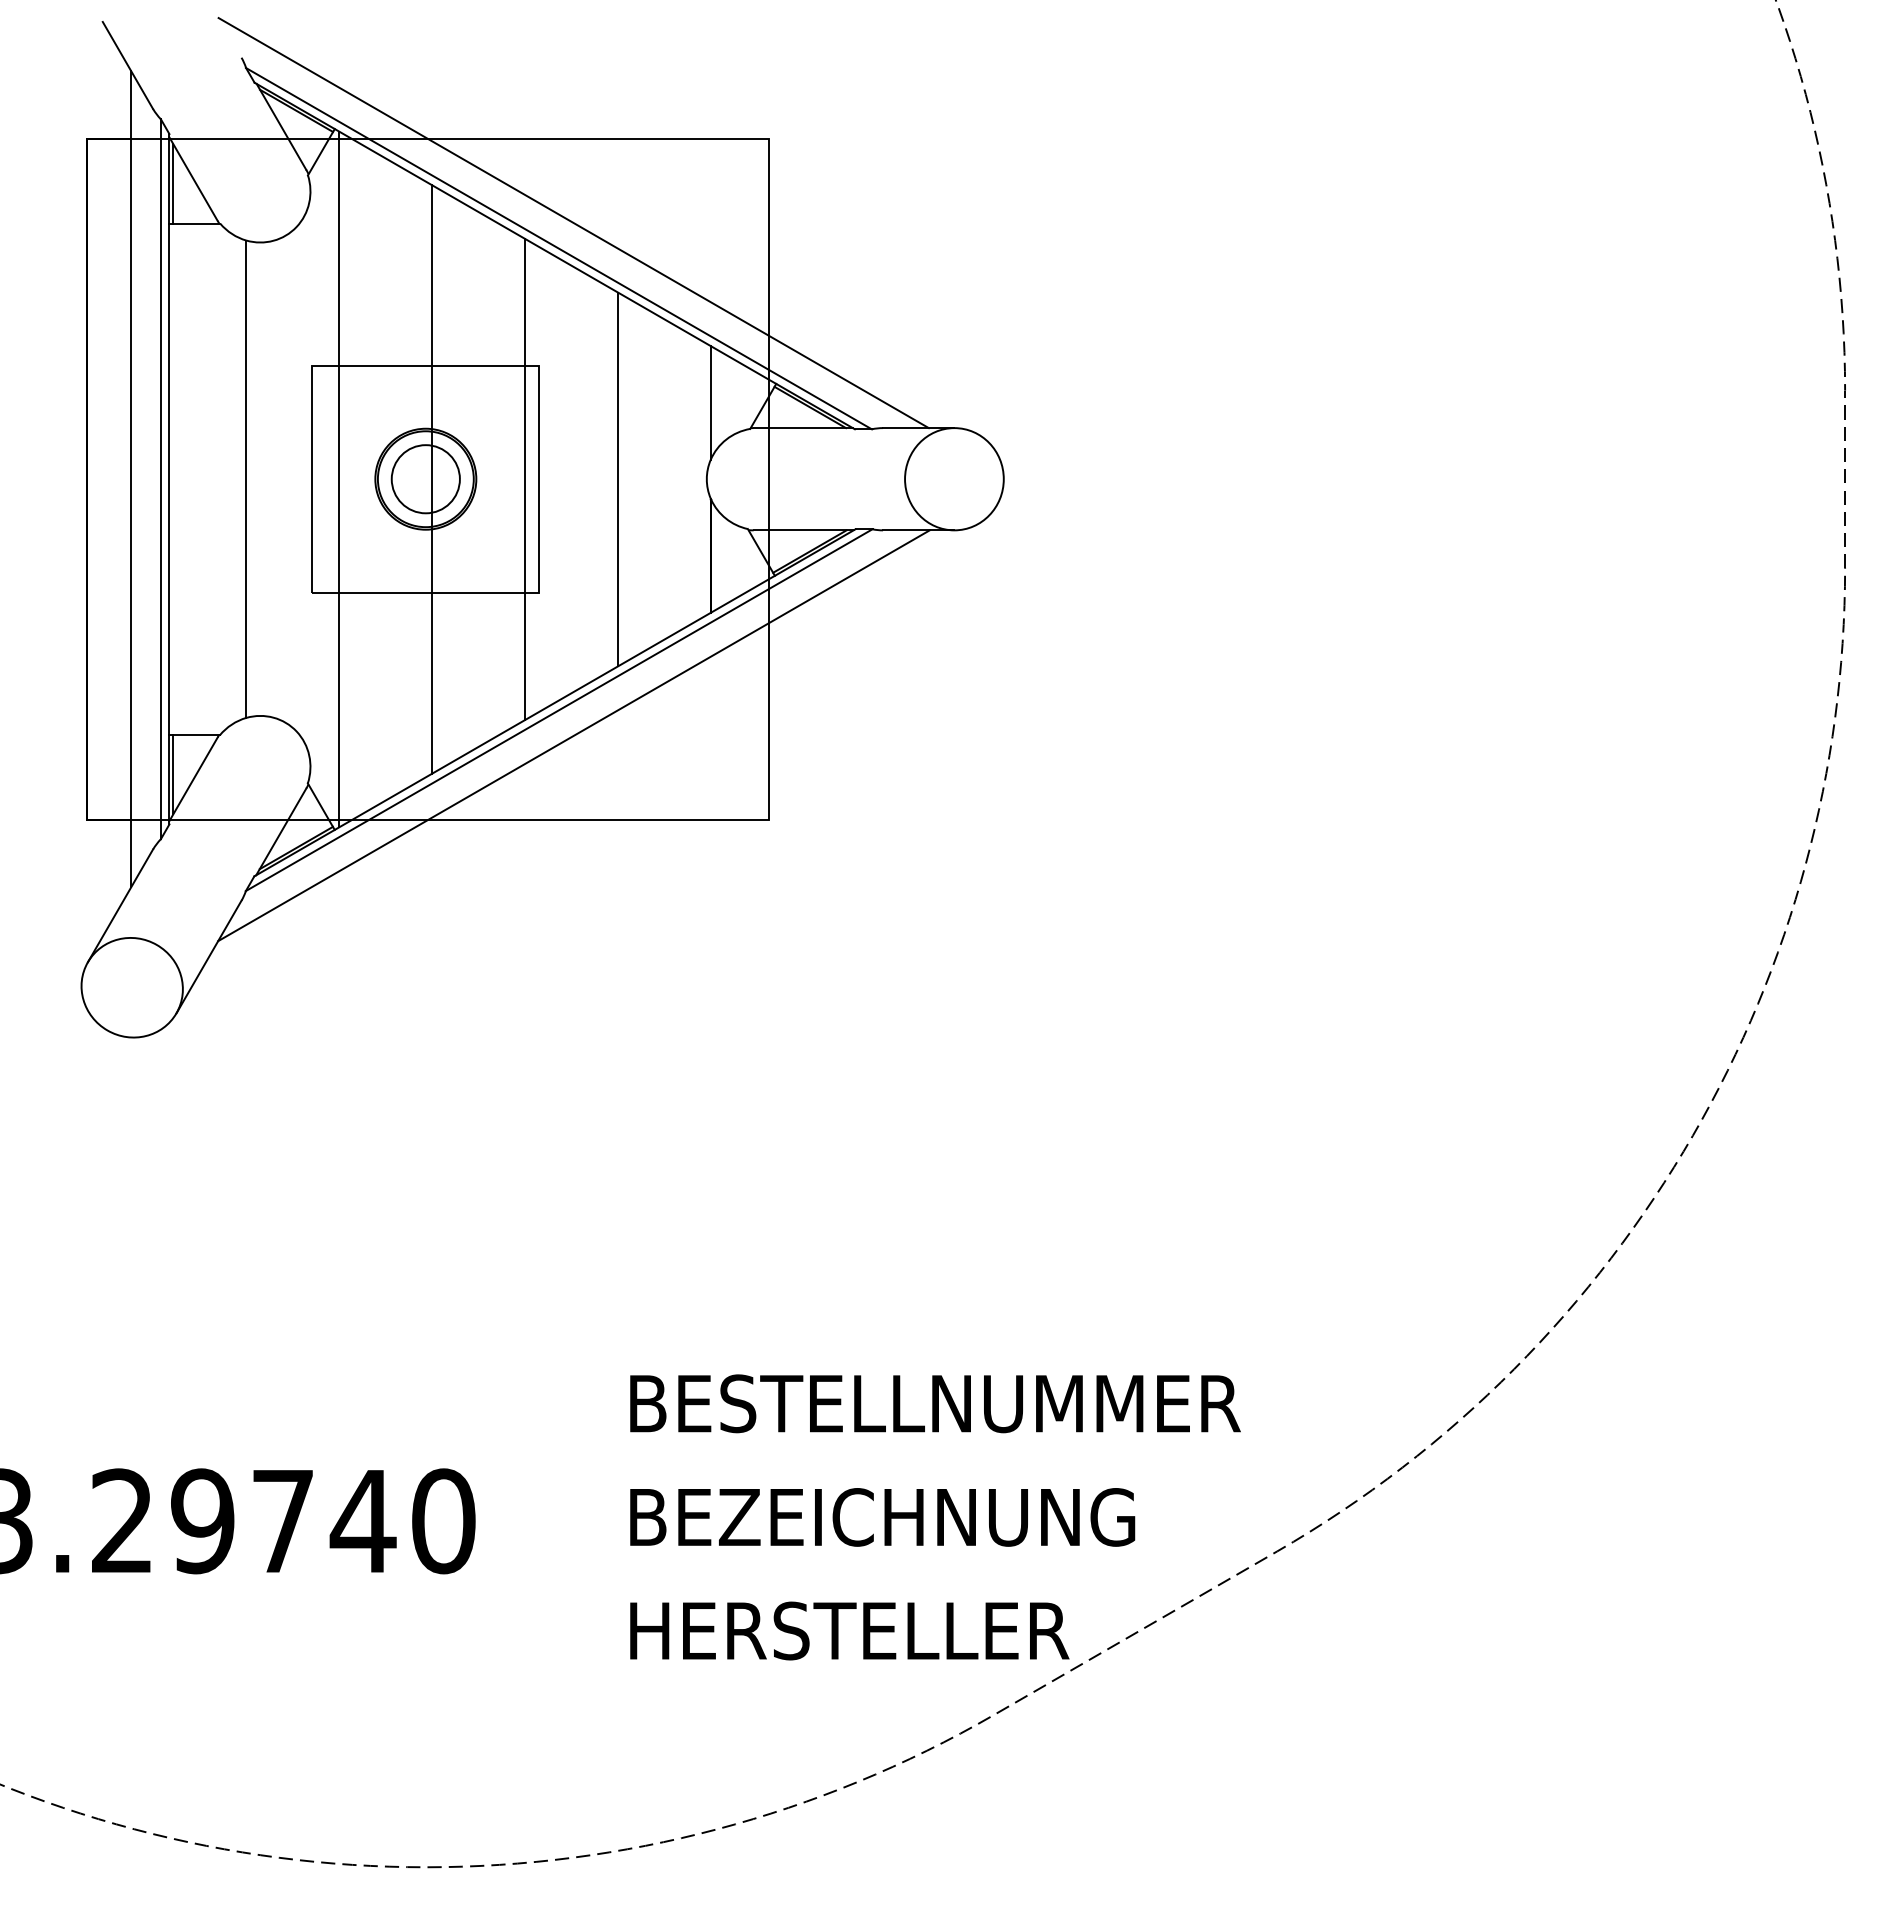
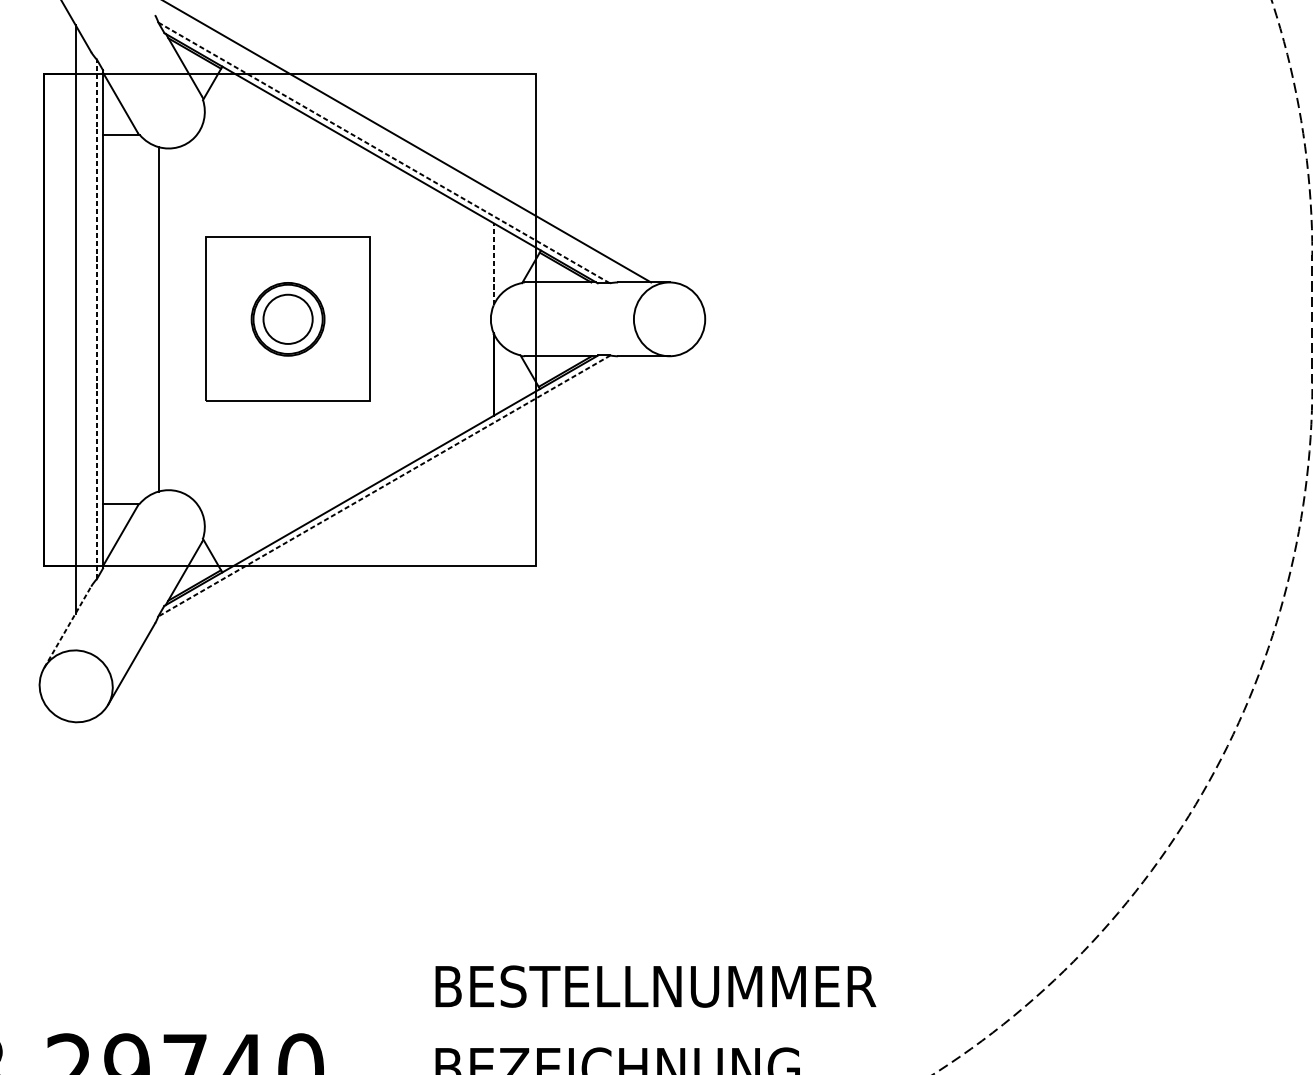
line: (173, 183) -> (105, 105), removed
line: (559, 248) -> (384, 152), solid -> dashed
line: (710, 403) -> (493, 264), solid -> dashed
line: (160, 479) -> (96, 319), solid -> dashed
line: (339, 479) -> (225, 319), removed
line: (432, 479) -> (292, 319), removed
line: (525, 479) -> (360, 319), removed
line: (617, 479) -> (426, 319), removed
line: (559, 710) -> (384, 486), solid -> dashed
line: (573, 735) -> (394, 504), removed
line: (173, 774) -> (105, 532), removed
line: (120, 905) -> (67, 626), solid -> dashed

